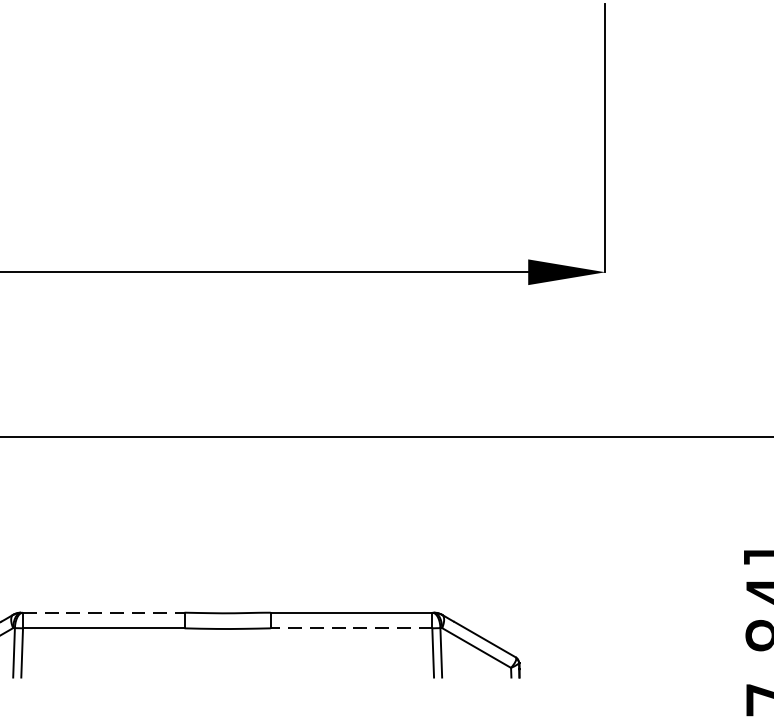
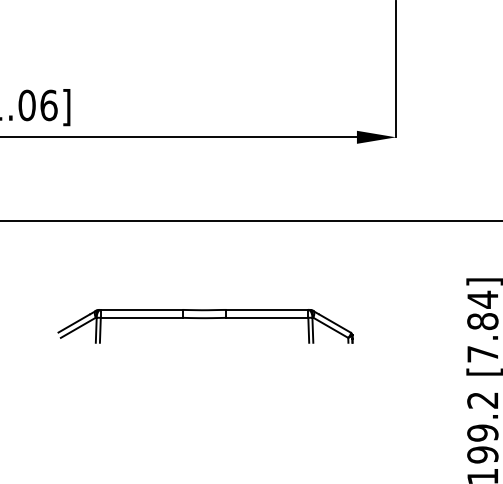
line: (103, 611) -> (141, 309), dashed -> solid
line: (351, 627) -> (267, 317), dashed -> solid

